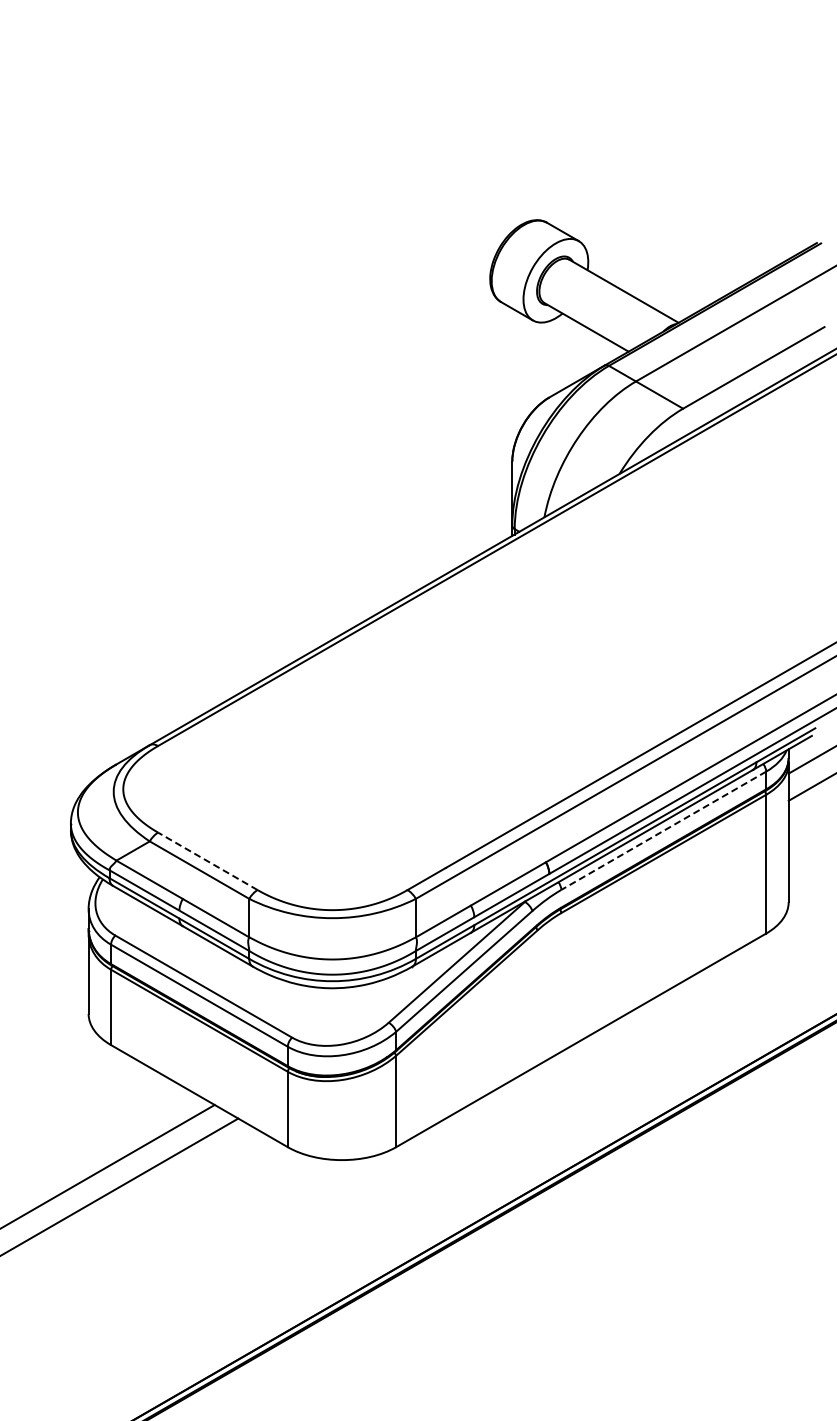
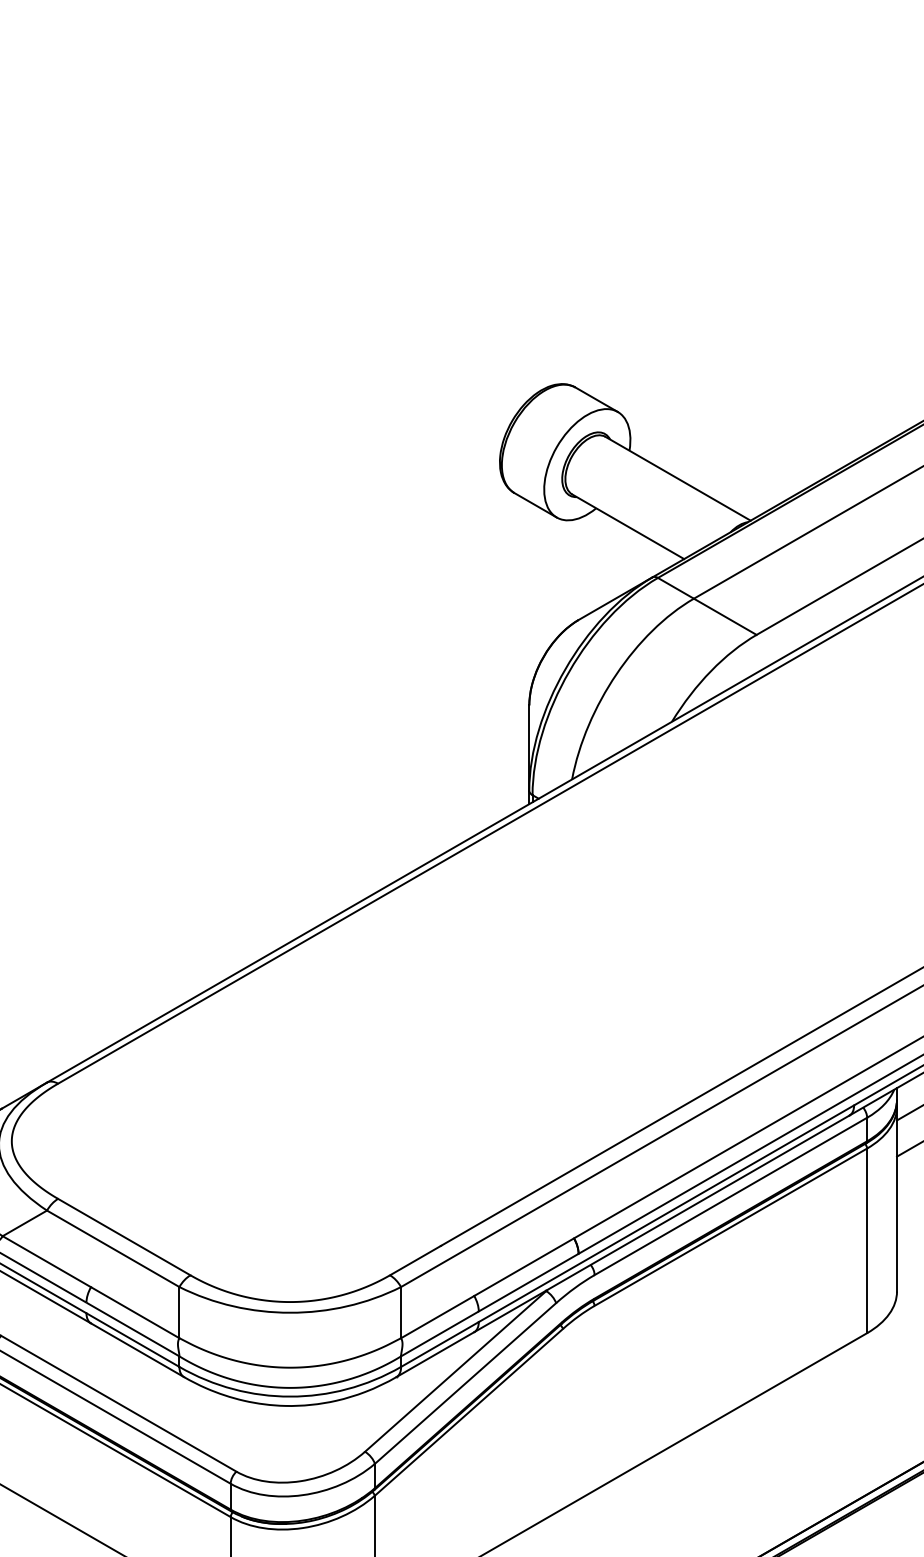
line: (663, 831) -> (730, 1197), dashed -> solid
line: (207, 861) -> (123, 1237), dashed -> solid

